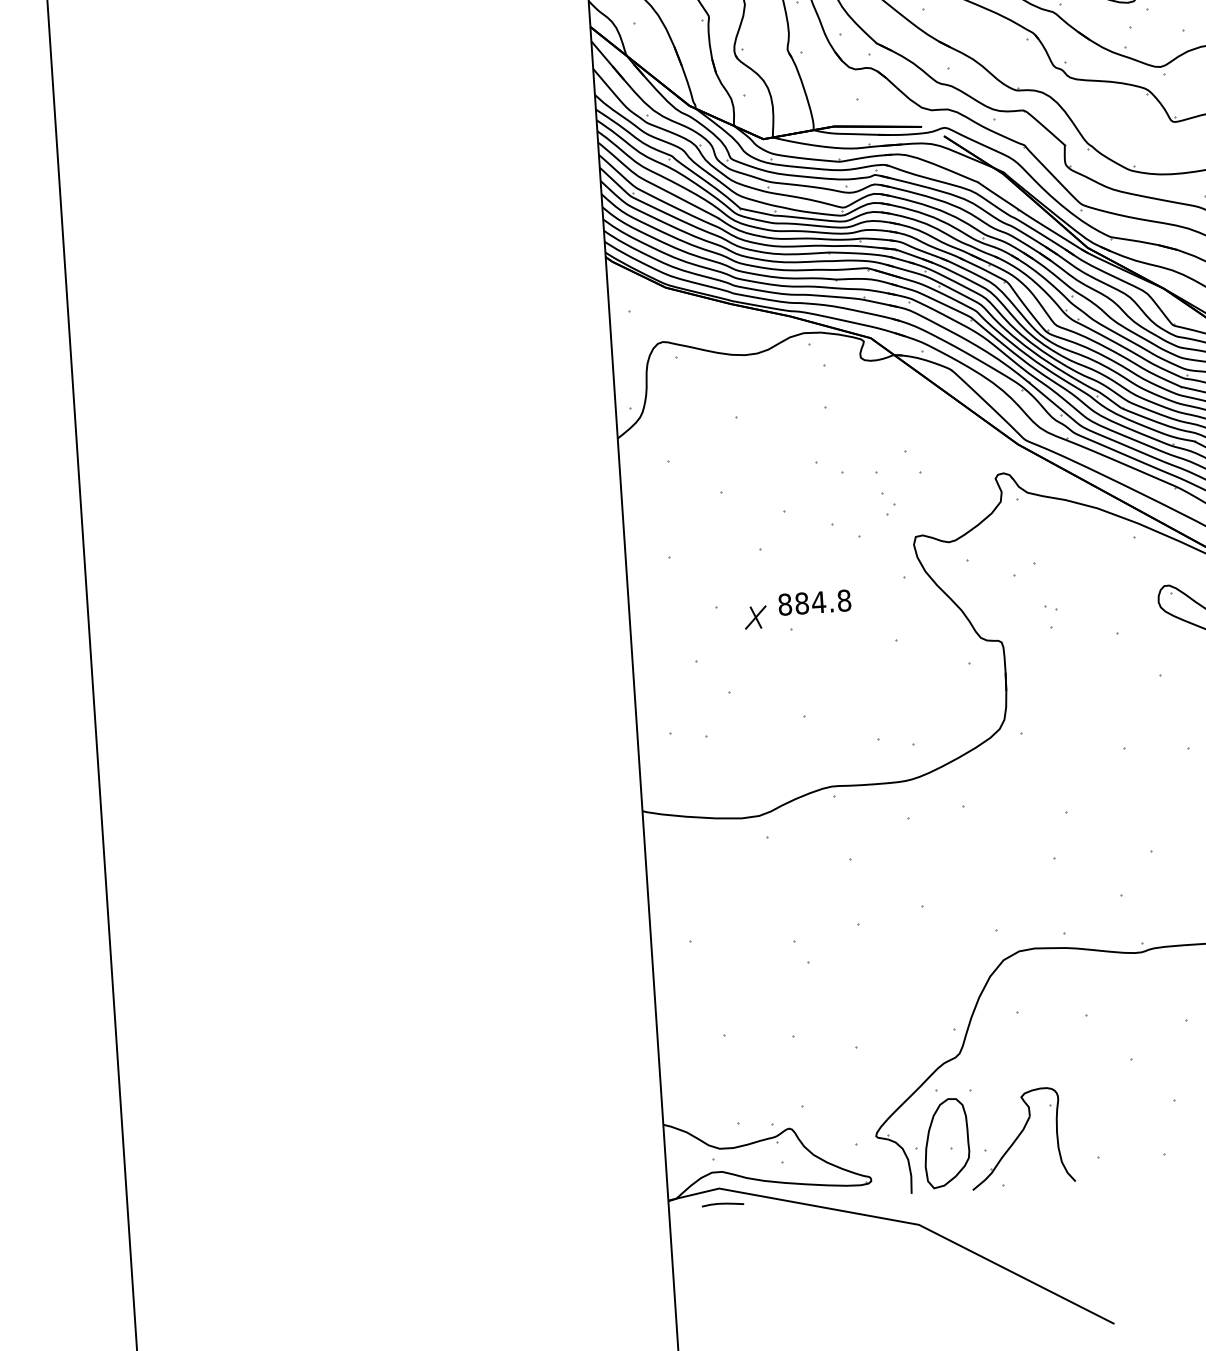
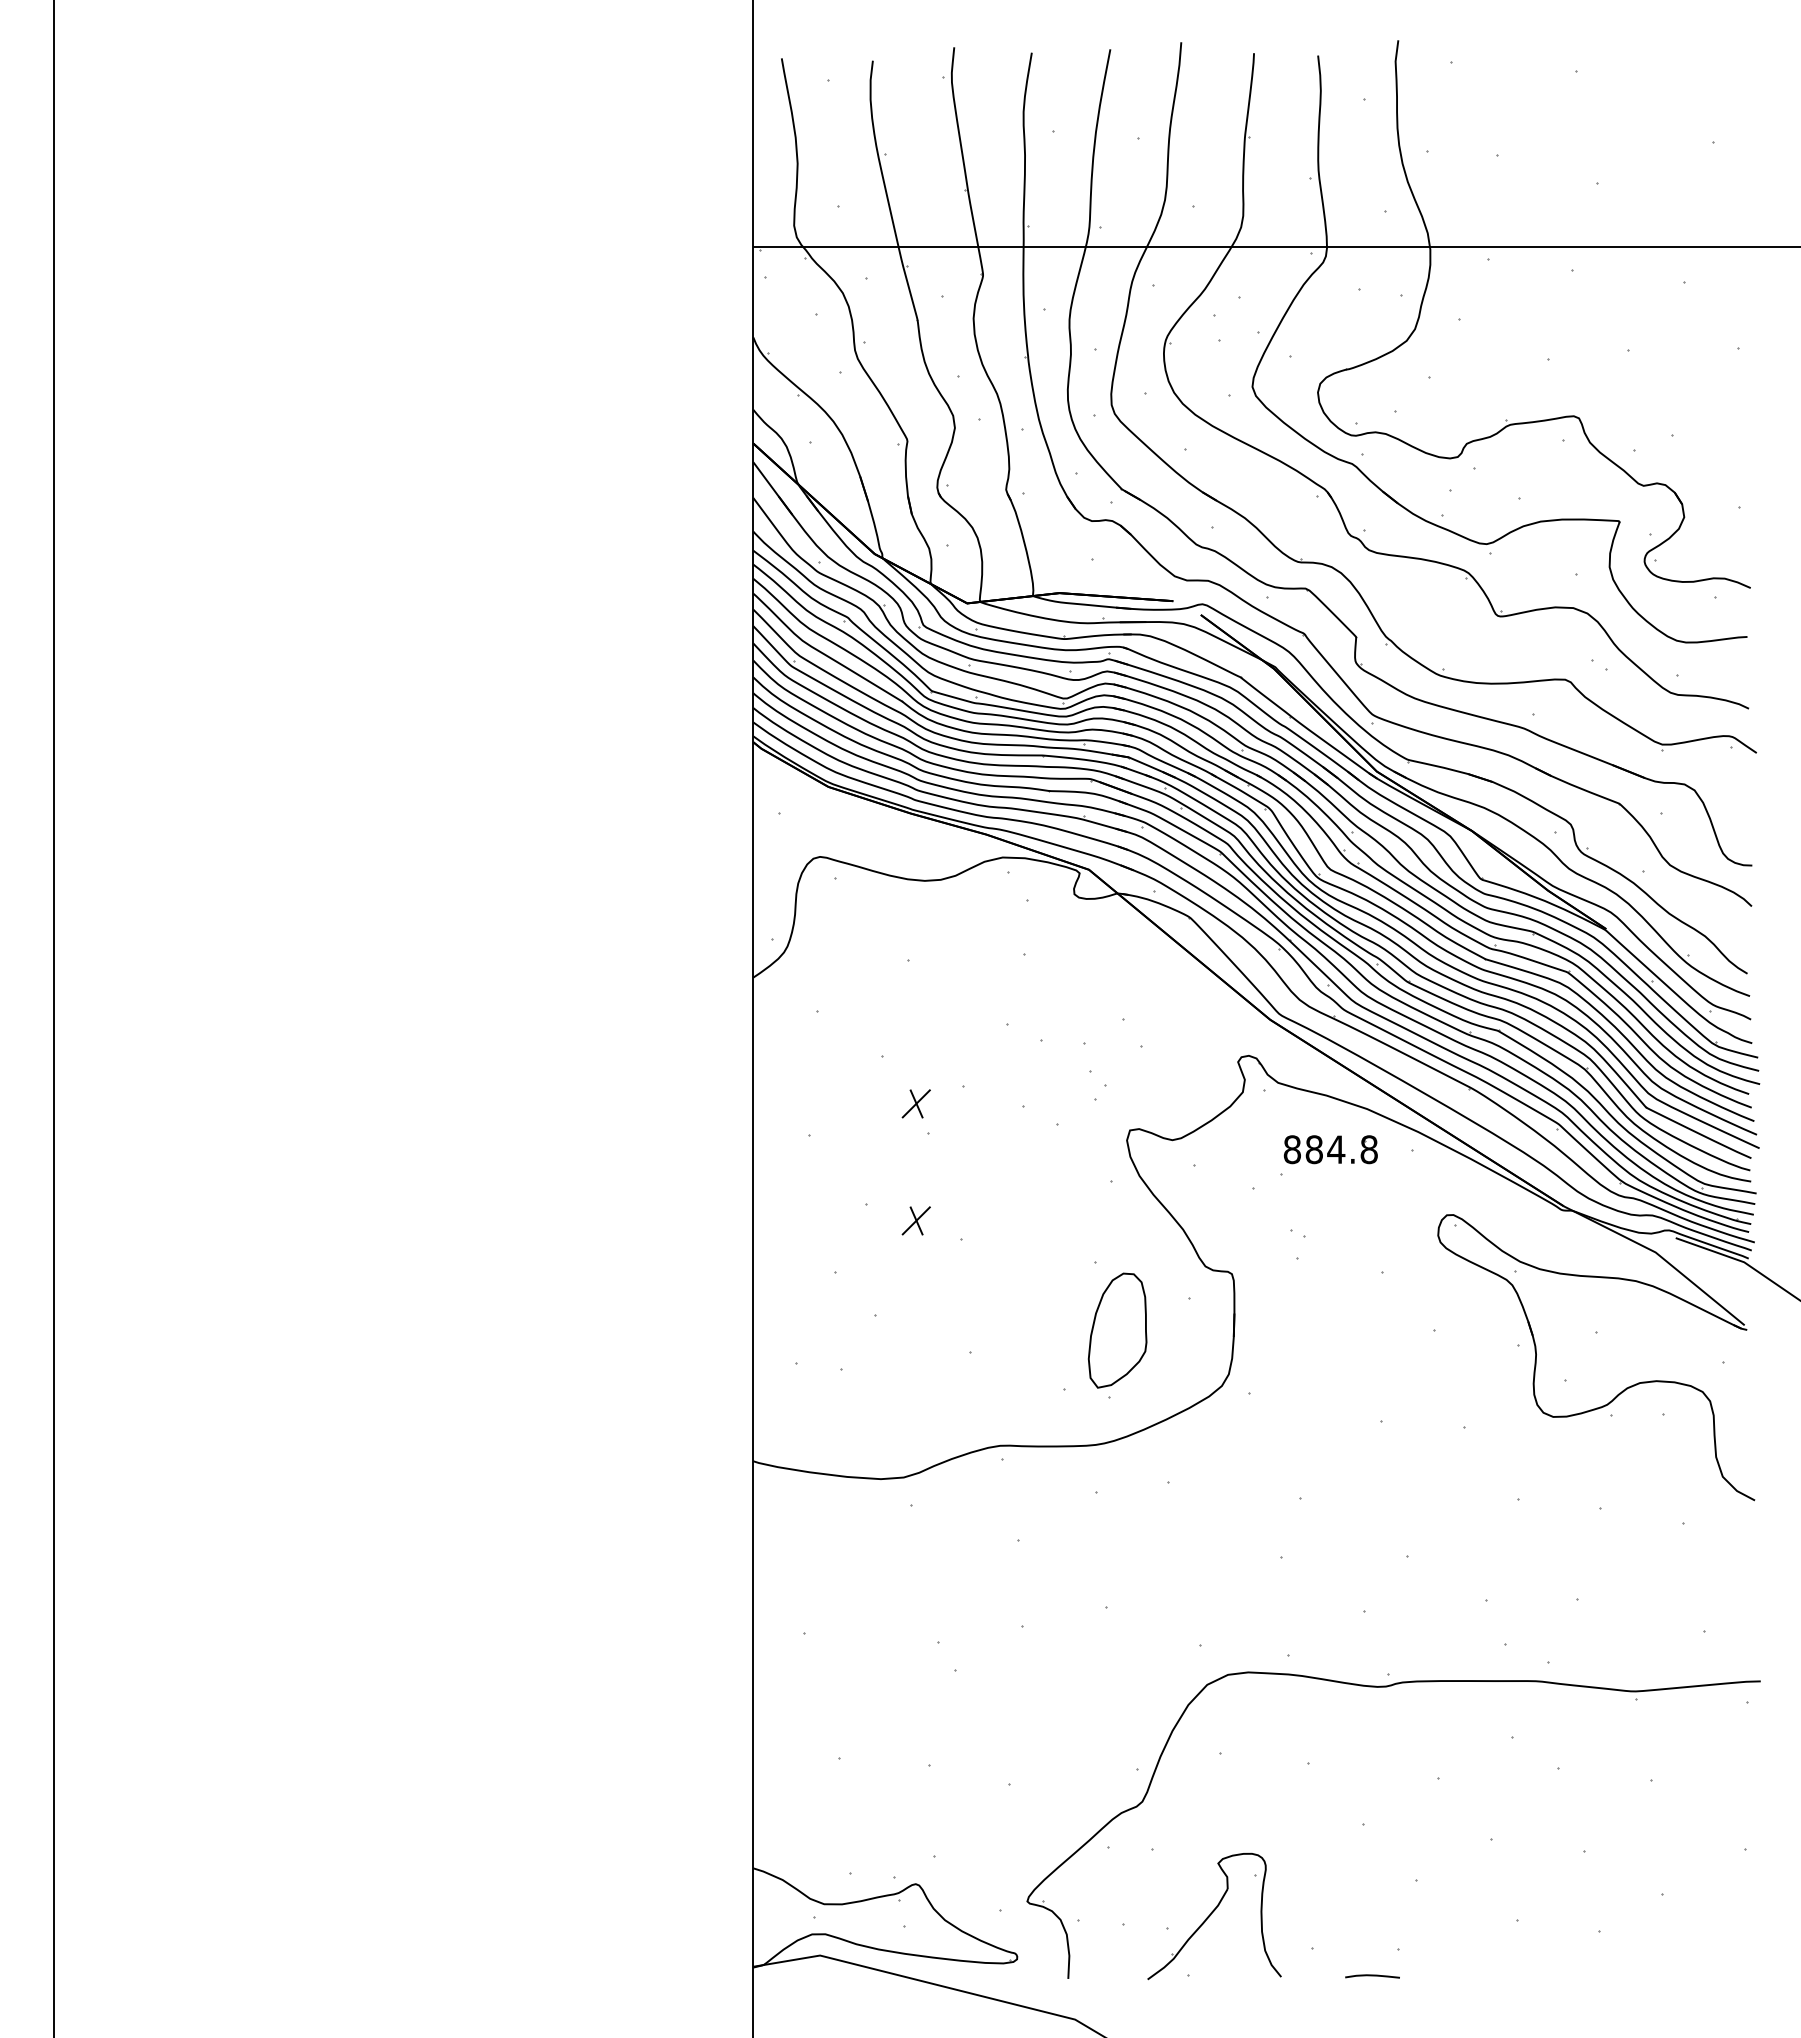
part: (749, 527) -> (915, 1103), added
part: (814, 602) -> (1330, 1149), moved
part: (946, 1143) -> (1117, 1330), moved
curve: (722, 1204) -> (1372, 1976), moved

